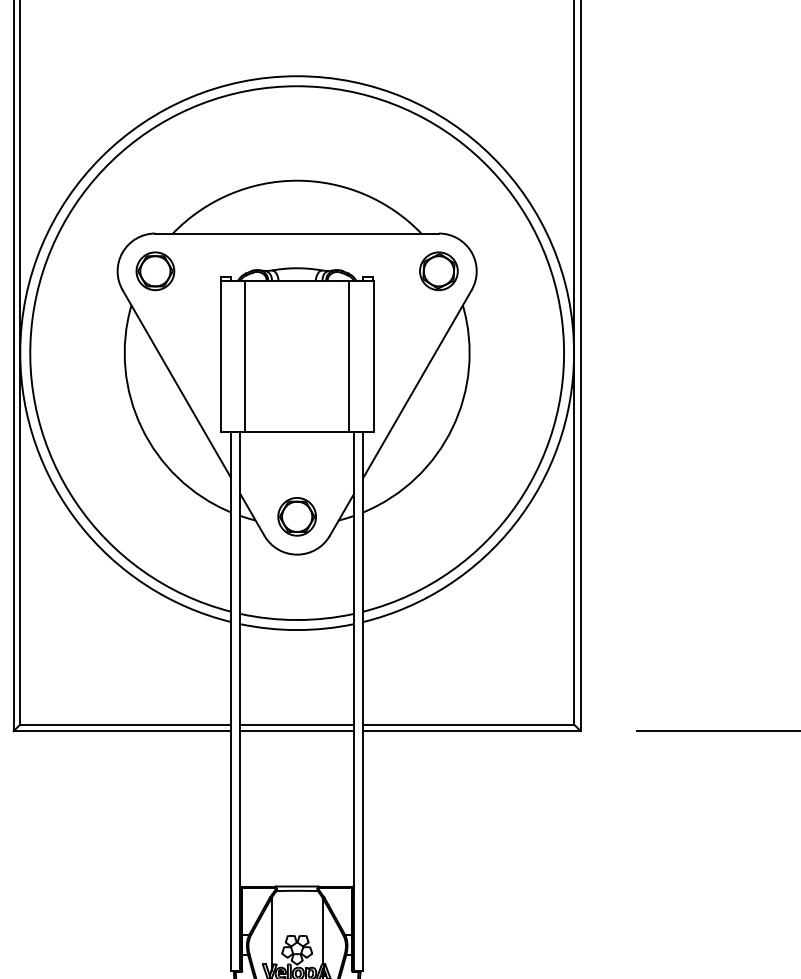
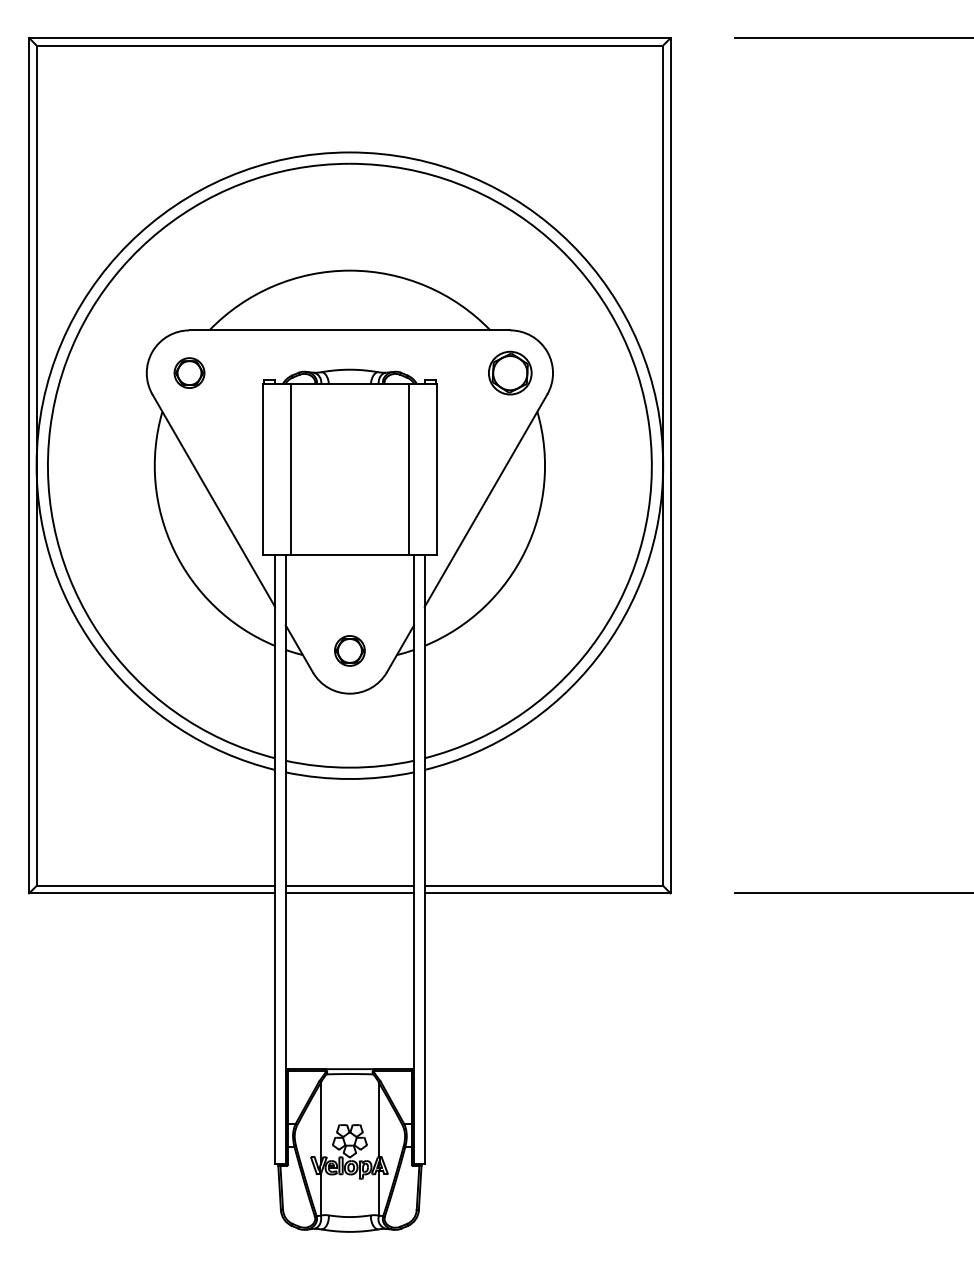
part: (155, 270) -> (189, 372), size x0.7
part: (296, 516) -> (349, 650), size x0.7

